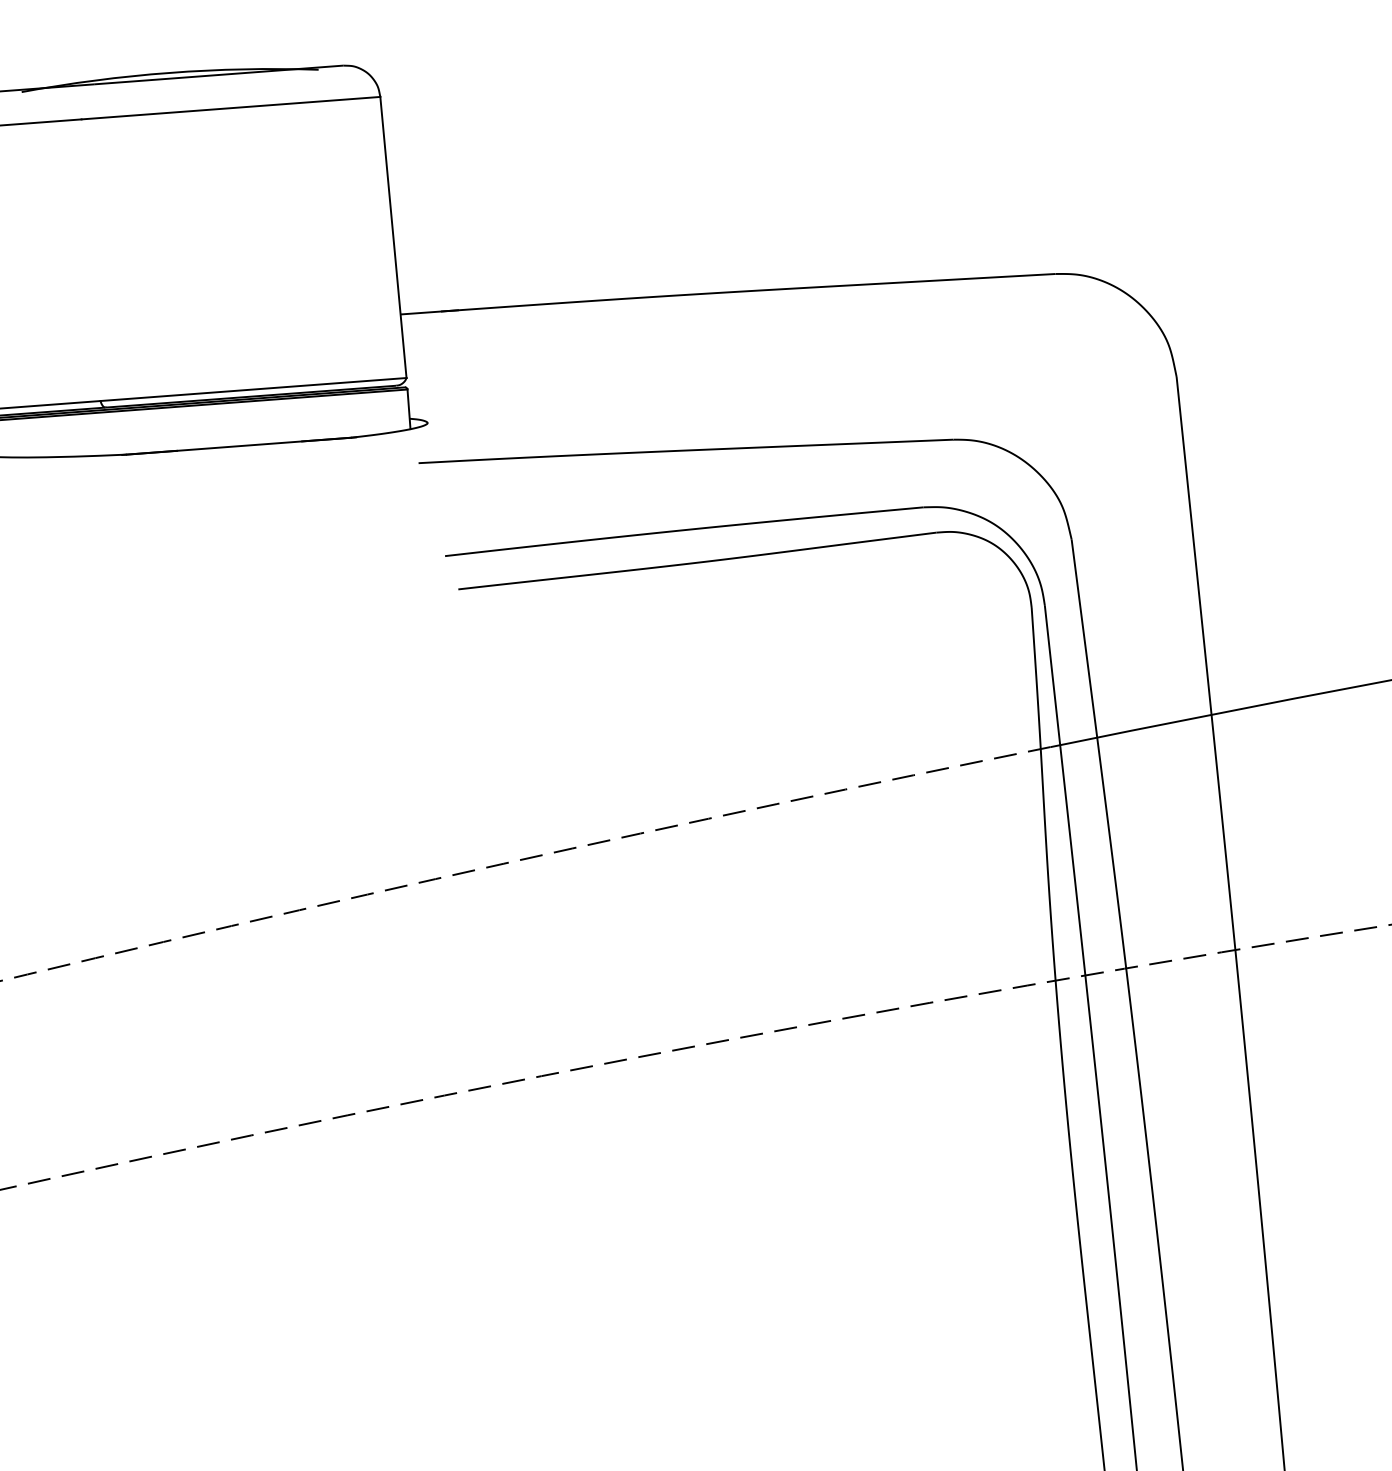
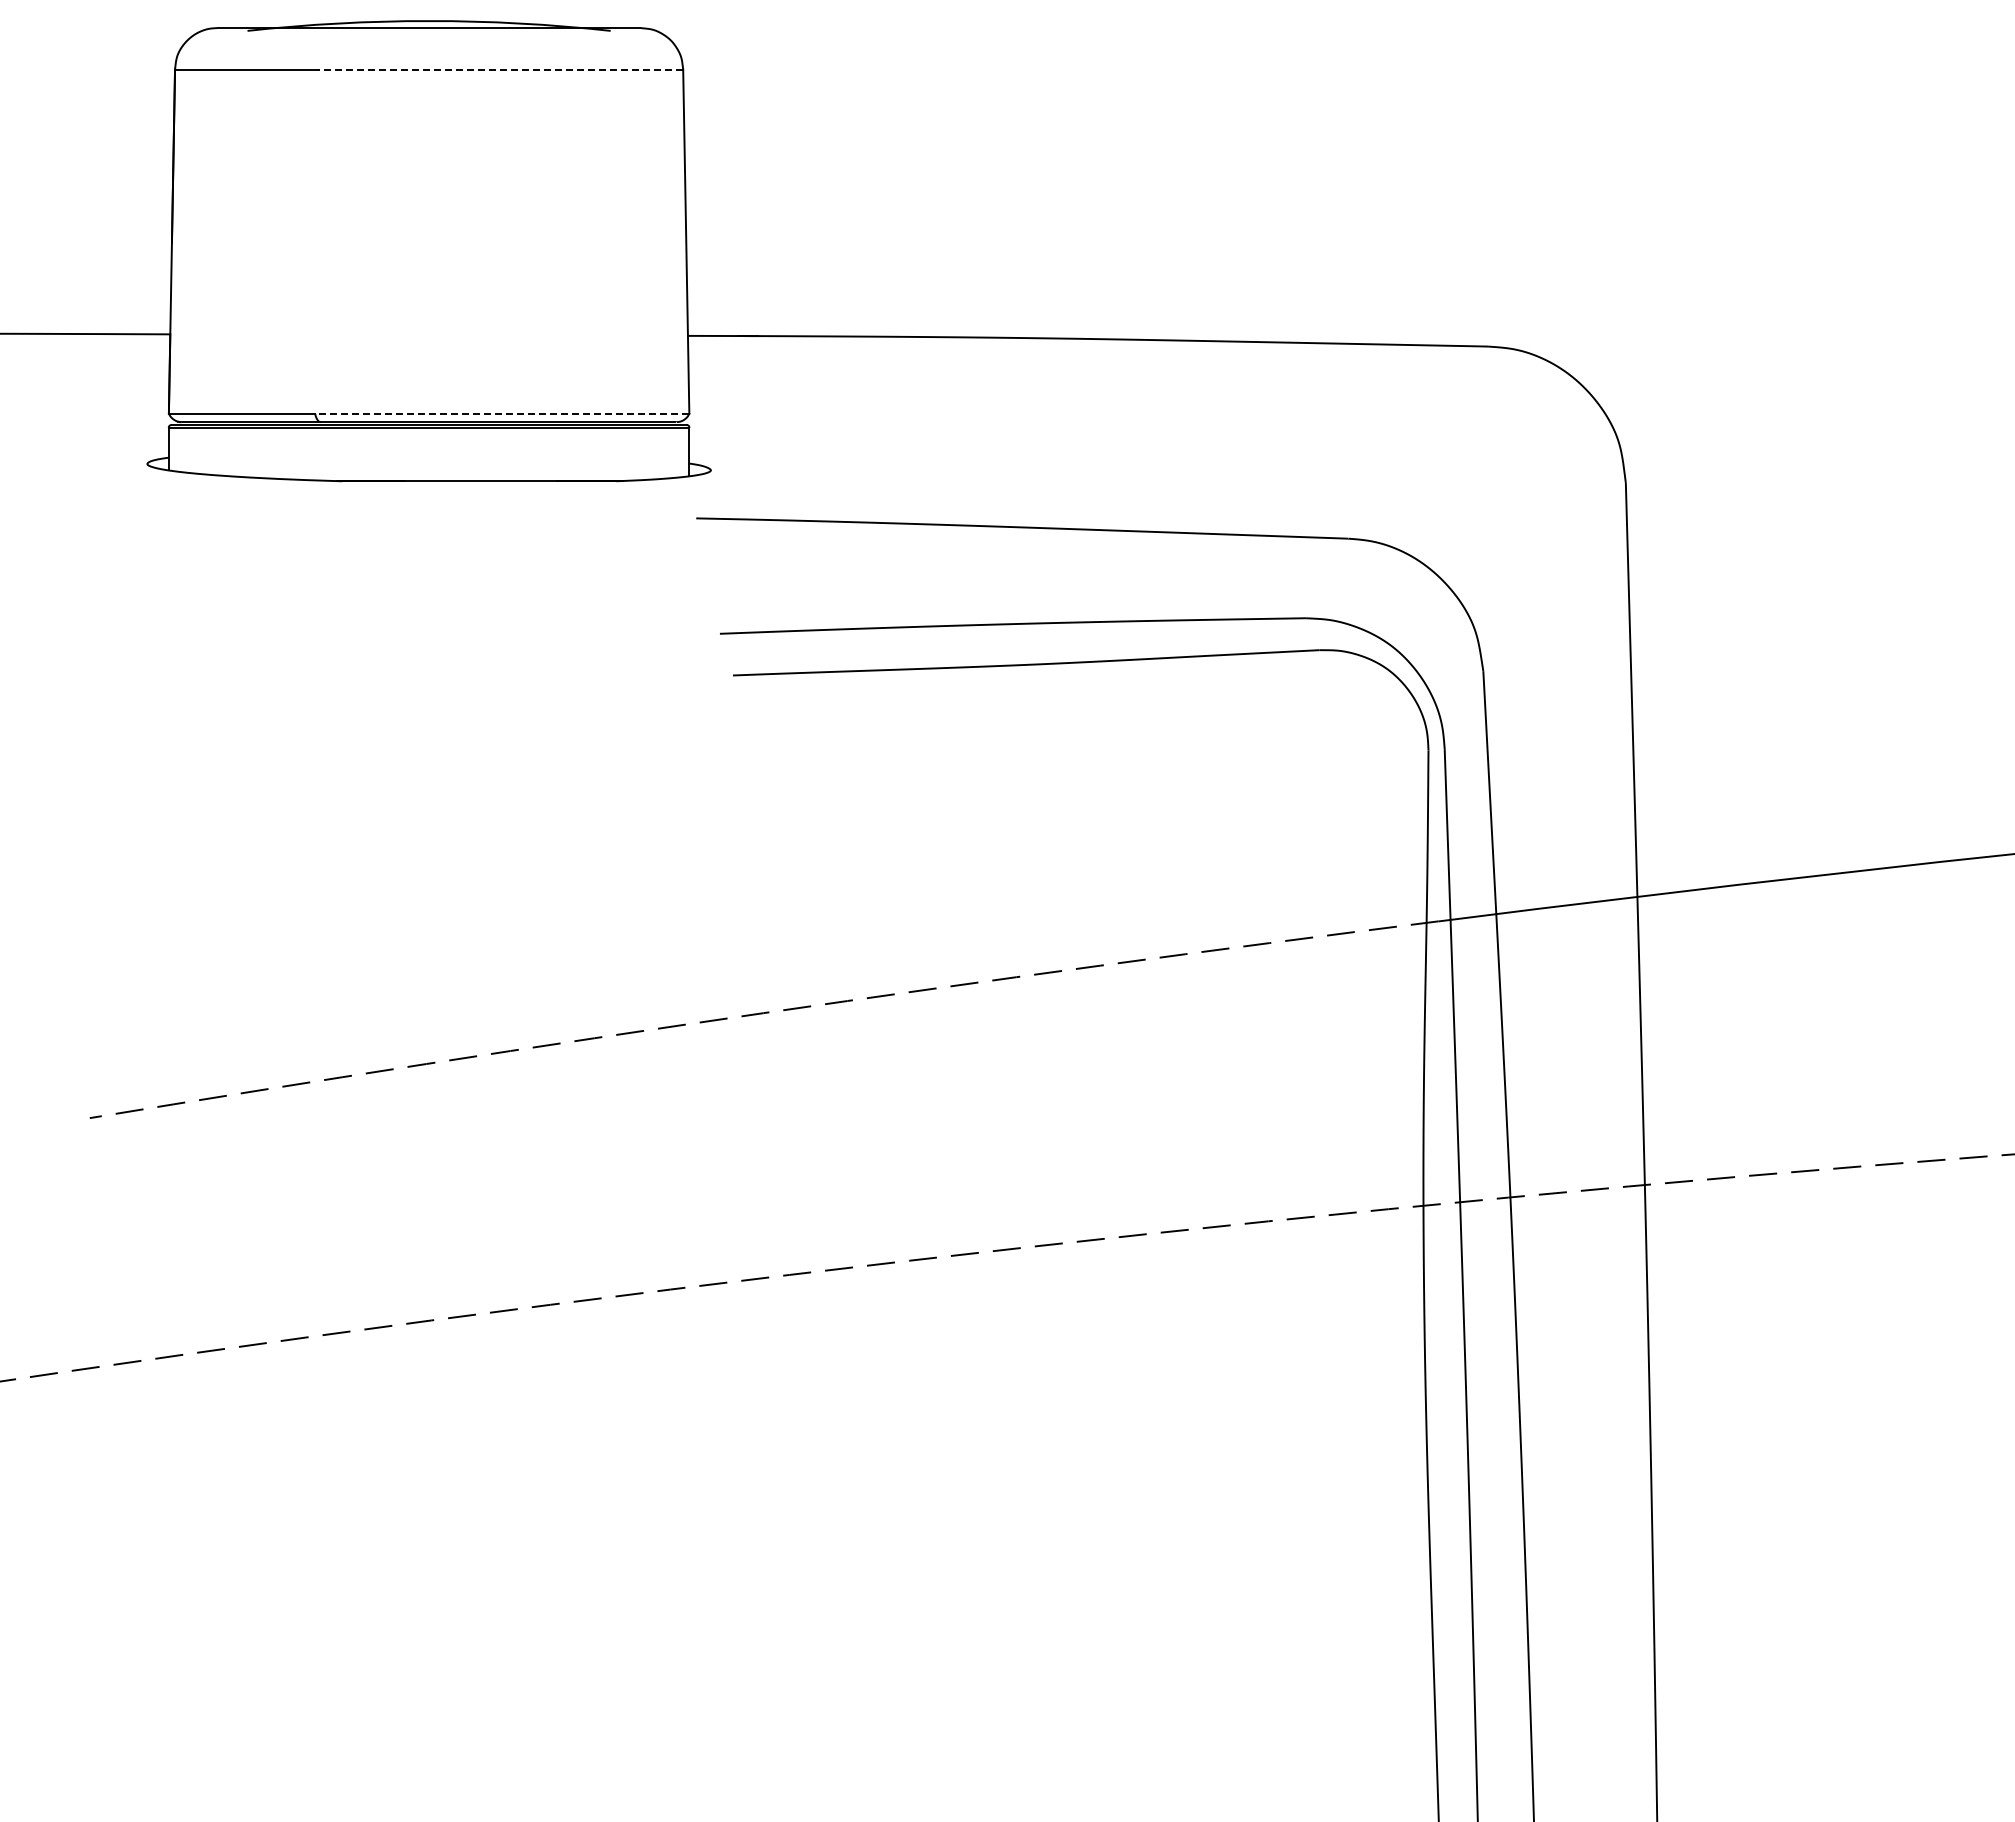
line: (230, 108) -> (500, 69), solid -> dashed
line: (252, 389) -> (501, 413), solid -> dashed

